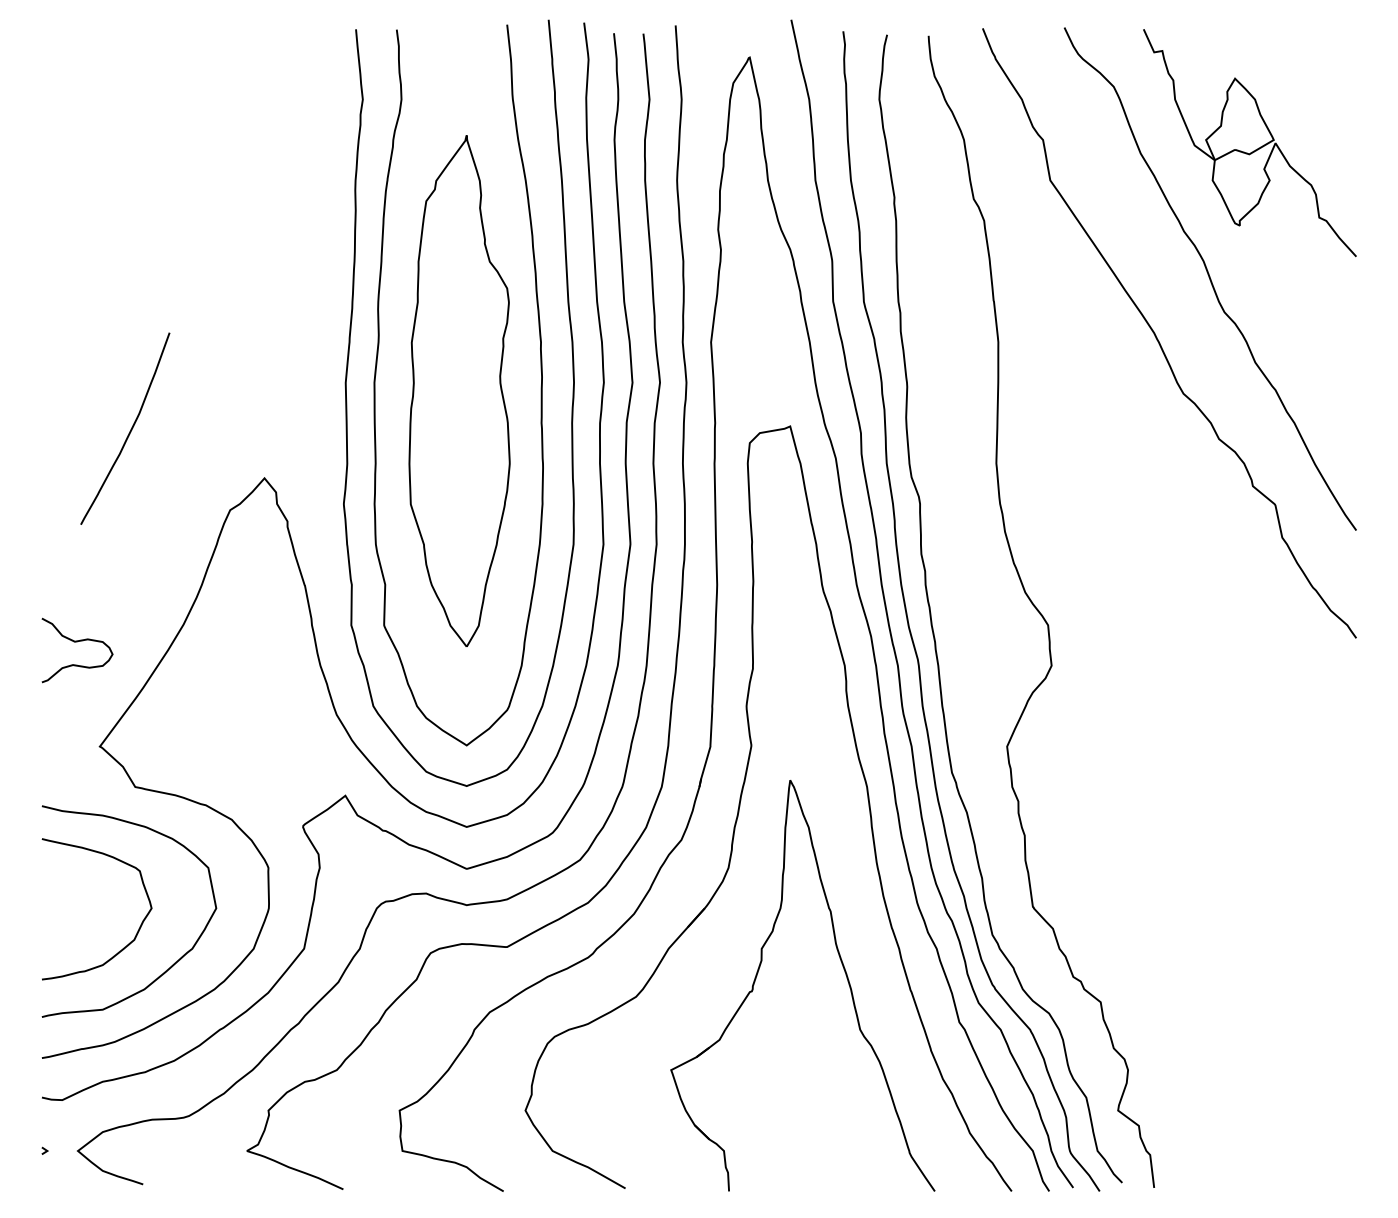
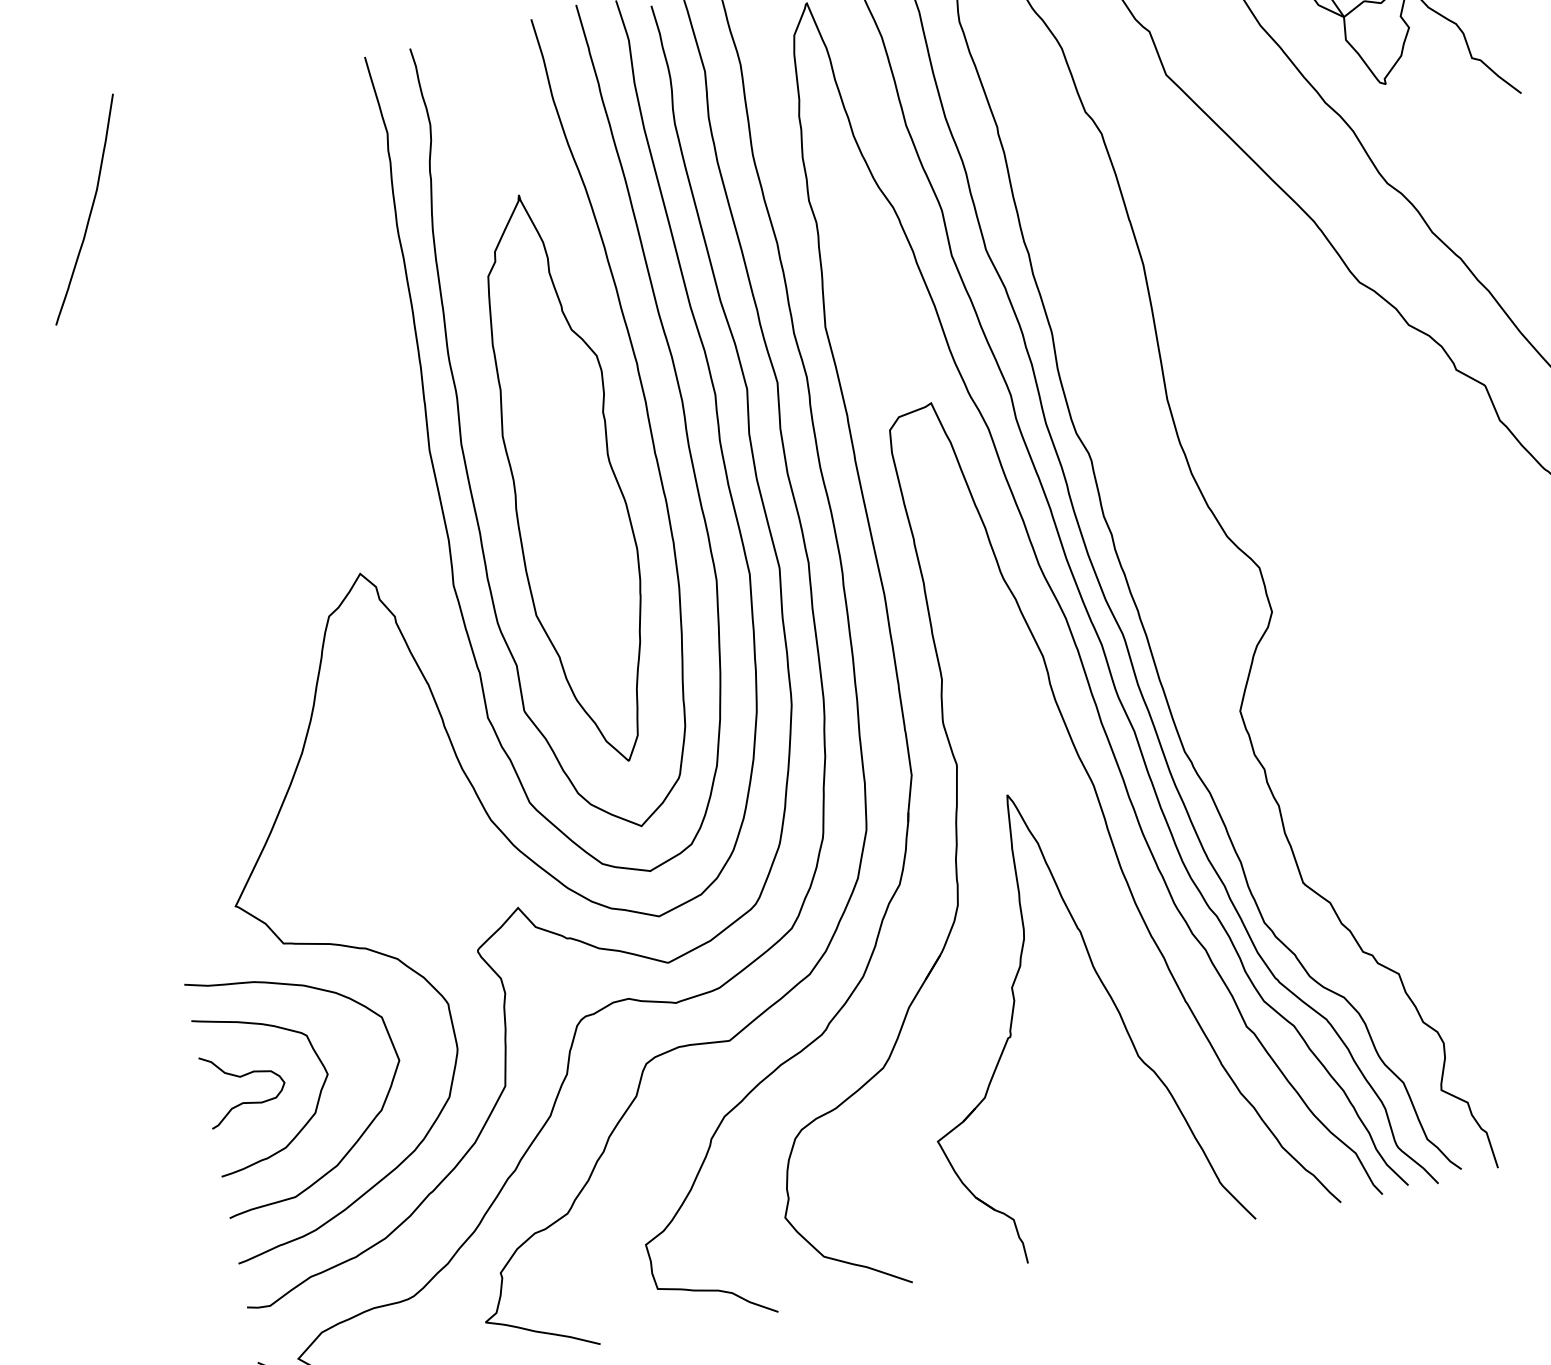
part: (459, 390) -> (565, 478), moved
curve: (129, 431) -> (89, 211), moved
curve: (77, 642) -> (243, 1077), moved

